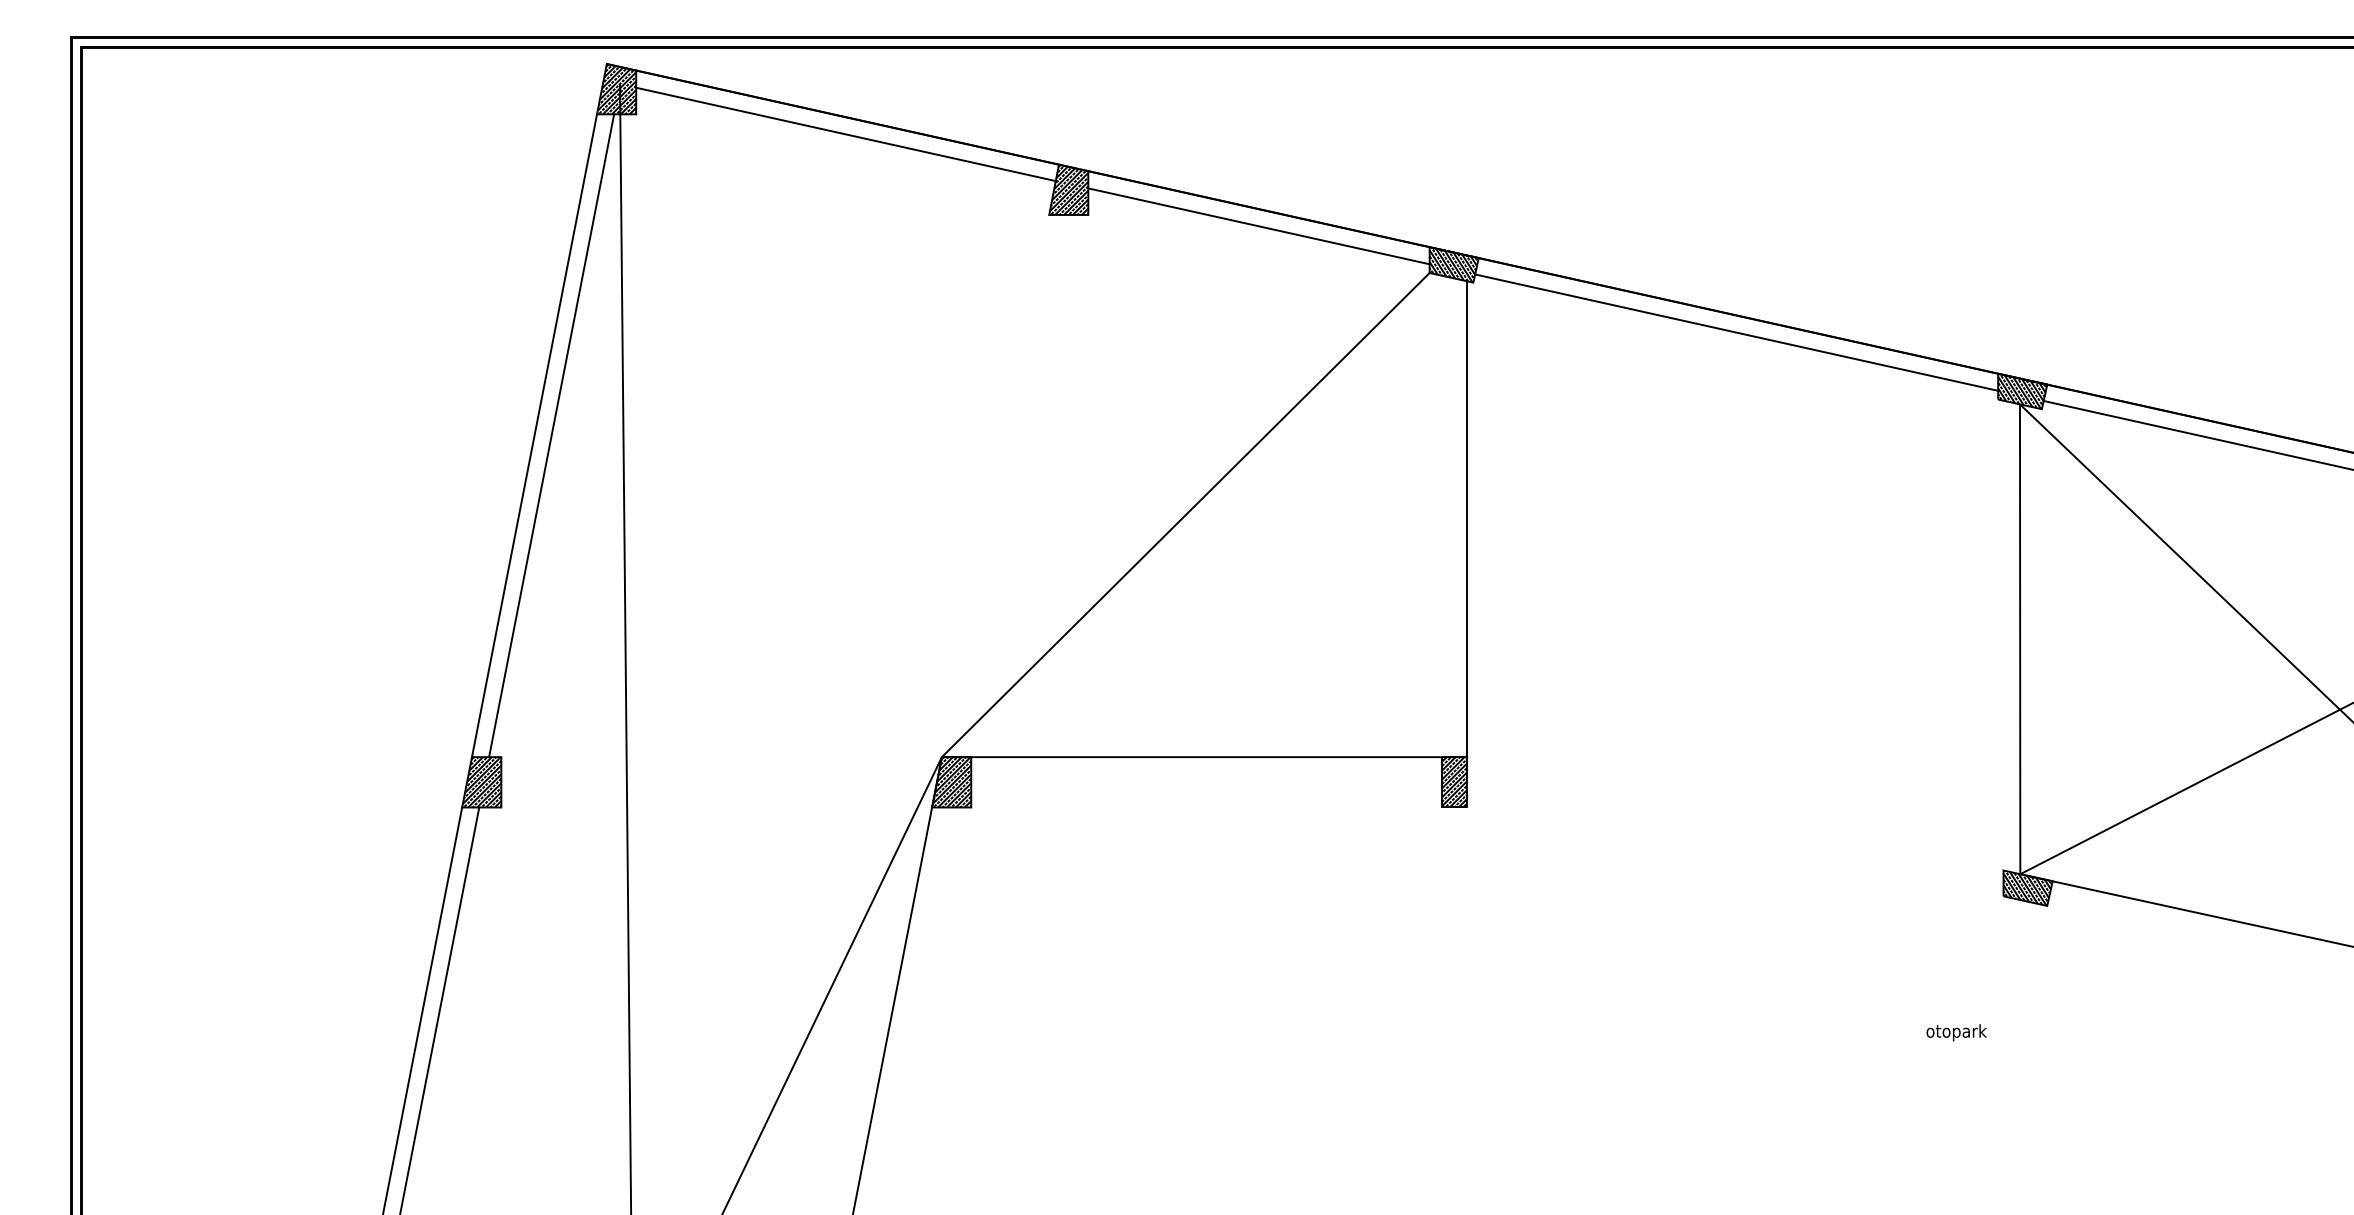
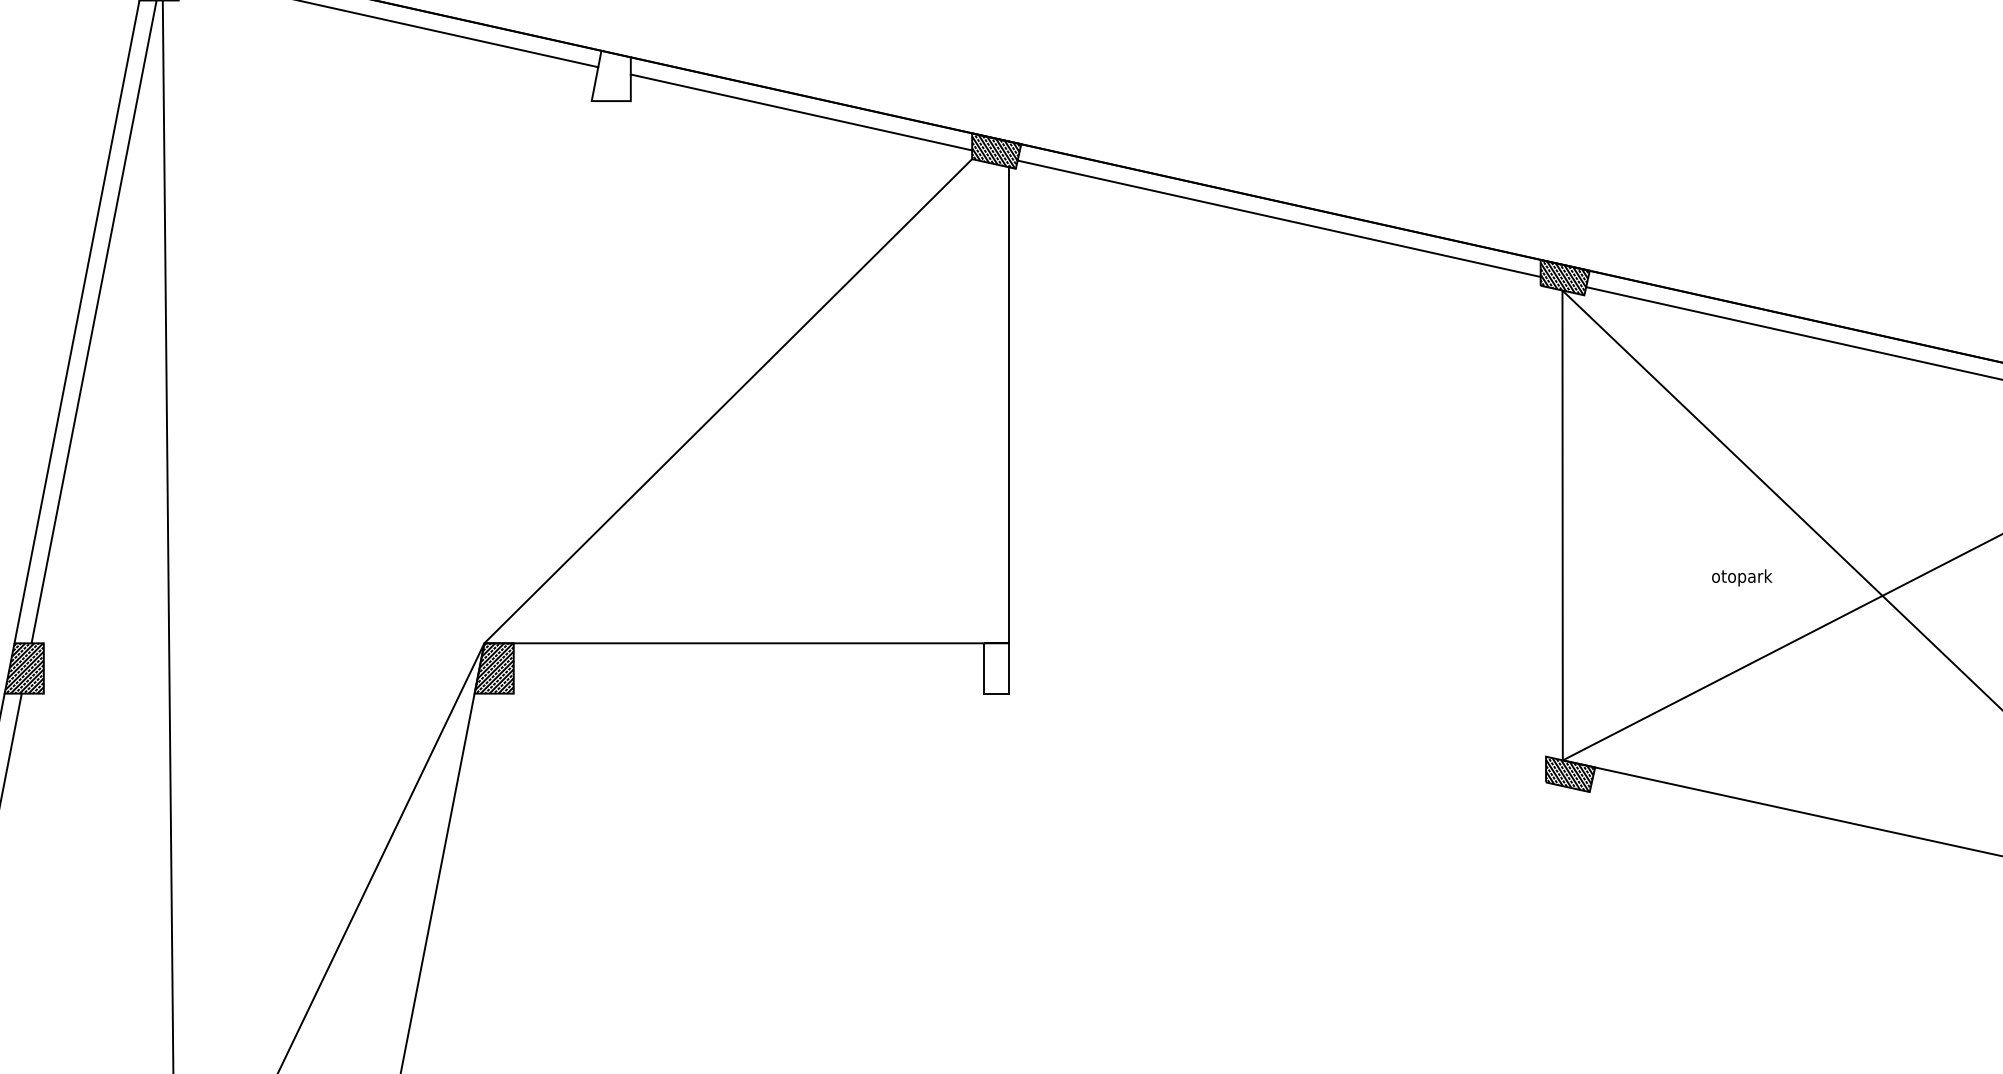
hatch: (1068, 189) -> (611, 75), removed
hatch: (1453, 782) -> (996, 668), removed
text: (1956, 1032) -> (1742, 577), moved

